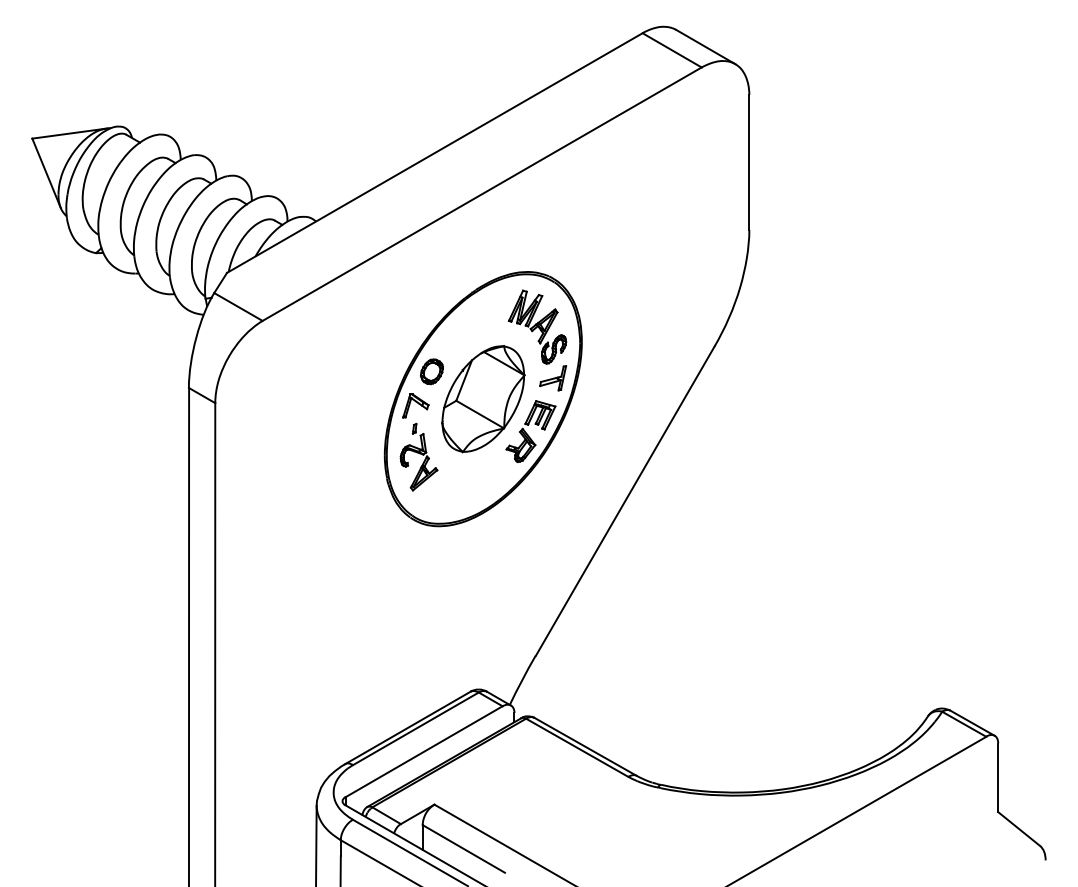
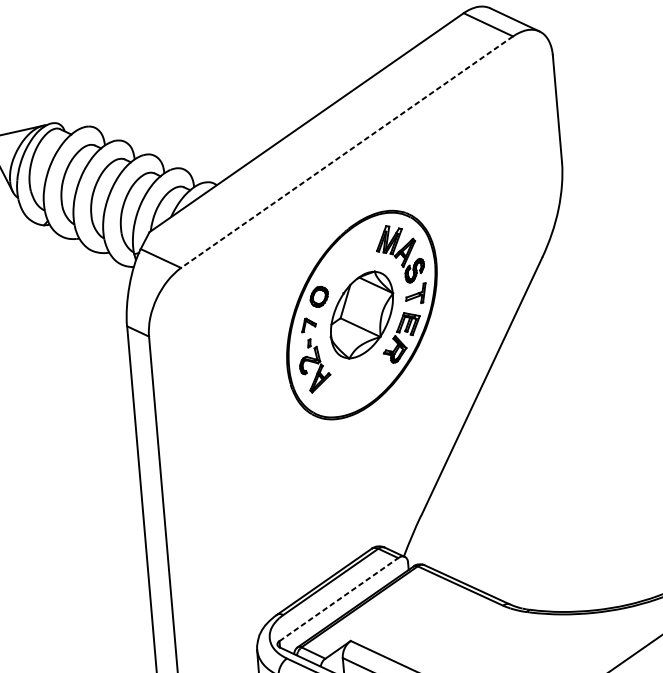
line: (481, 194) -> (346, 152), solid -> dashed
part: (415, 405) -> (308, 324), size x0.7
line: (424, 751) -> (339, 599), solid -> dashed

